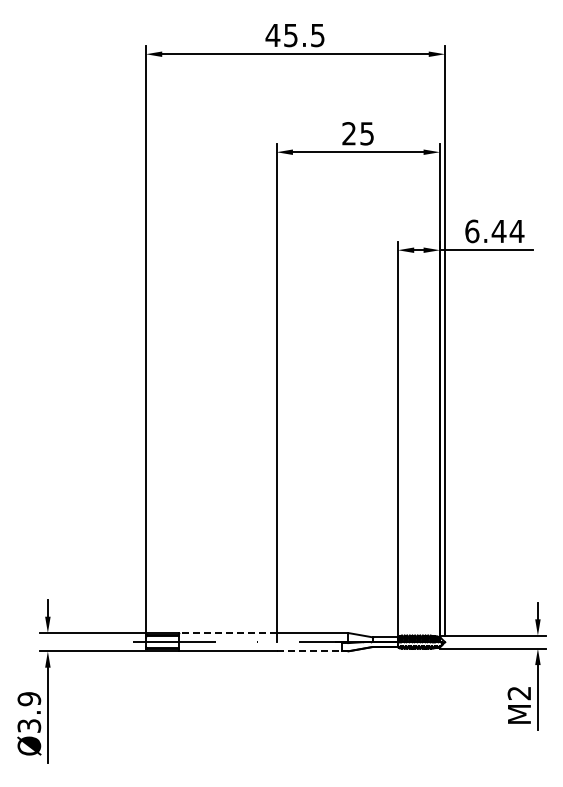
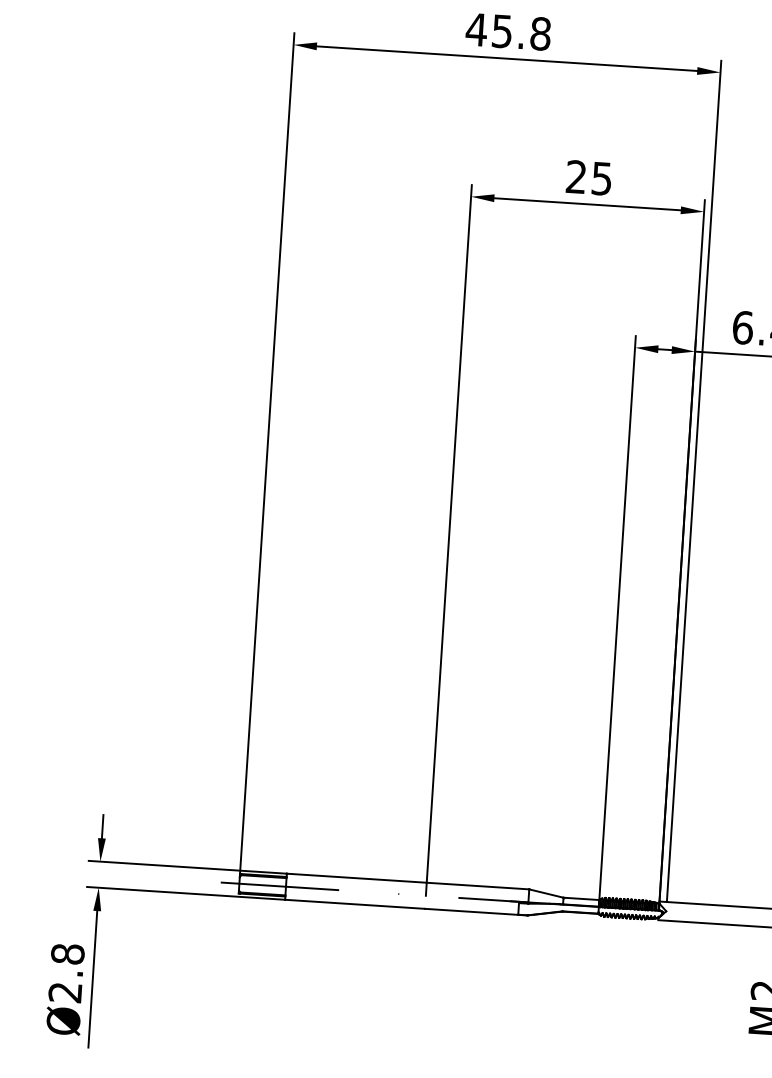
text: (317, 35) -> (540, 33), 45.5 -> 45.8
line: (227, 633) -> (356, 878), dashed -> solid
line: (312, 651) -> (476, 912), dashed -> solid
text: (29, 712) -> (66, 973), Ø3.9 -> Ø2.8

